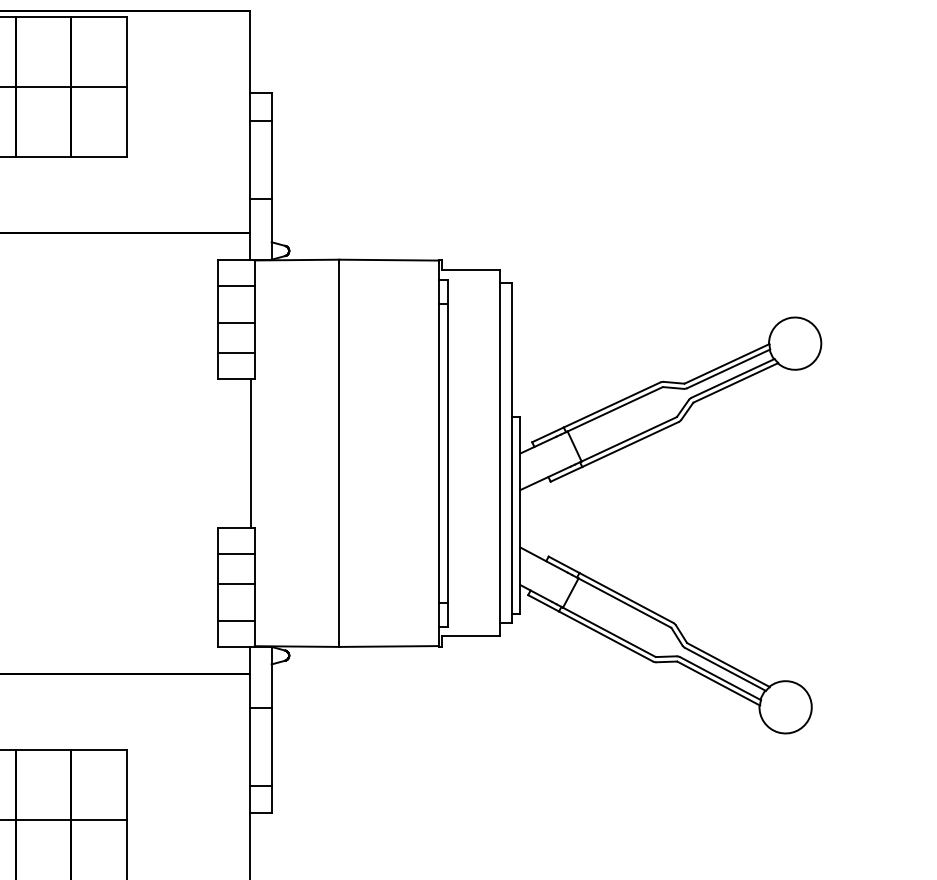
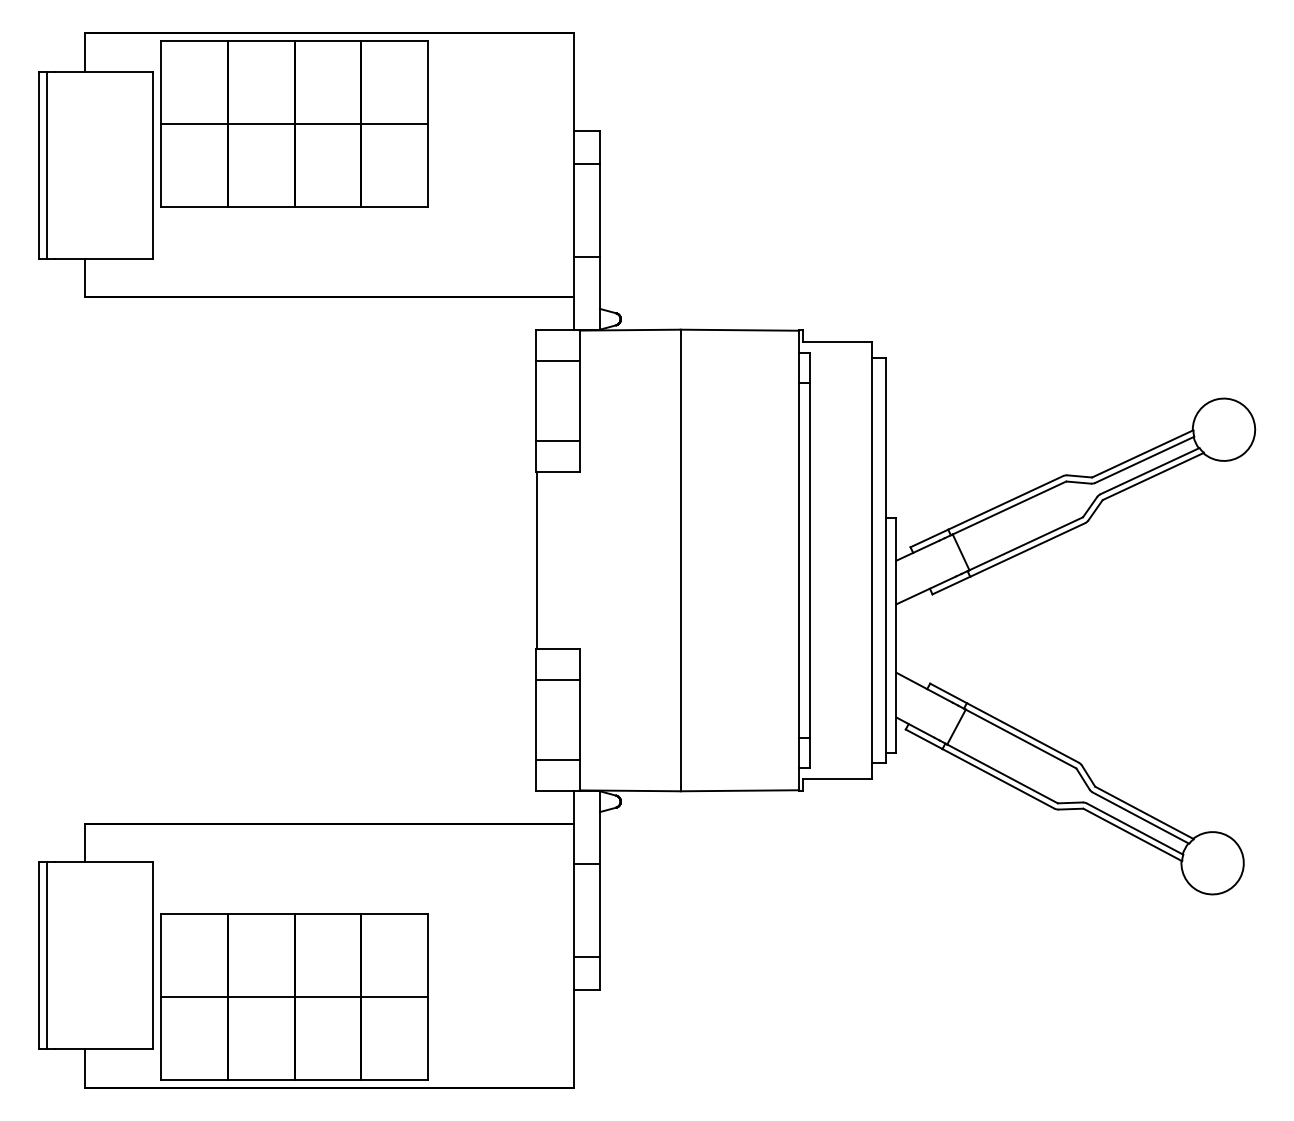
line: (236, 322) -> (557, 404), removed
line: (251, 453) -> (536, 560), moved
line: (236, 584) -> (557, 716), removed

